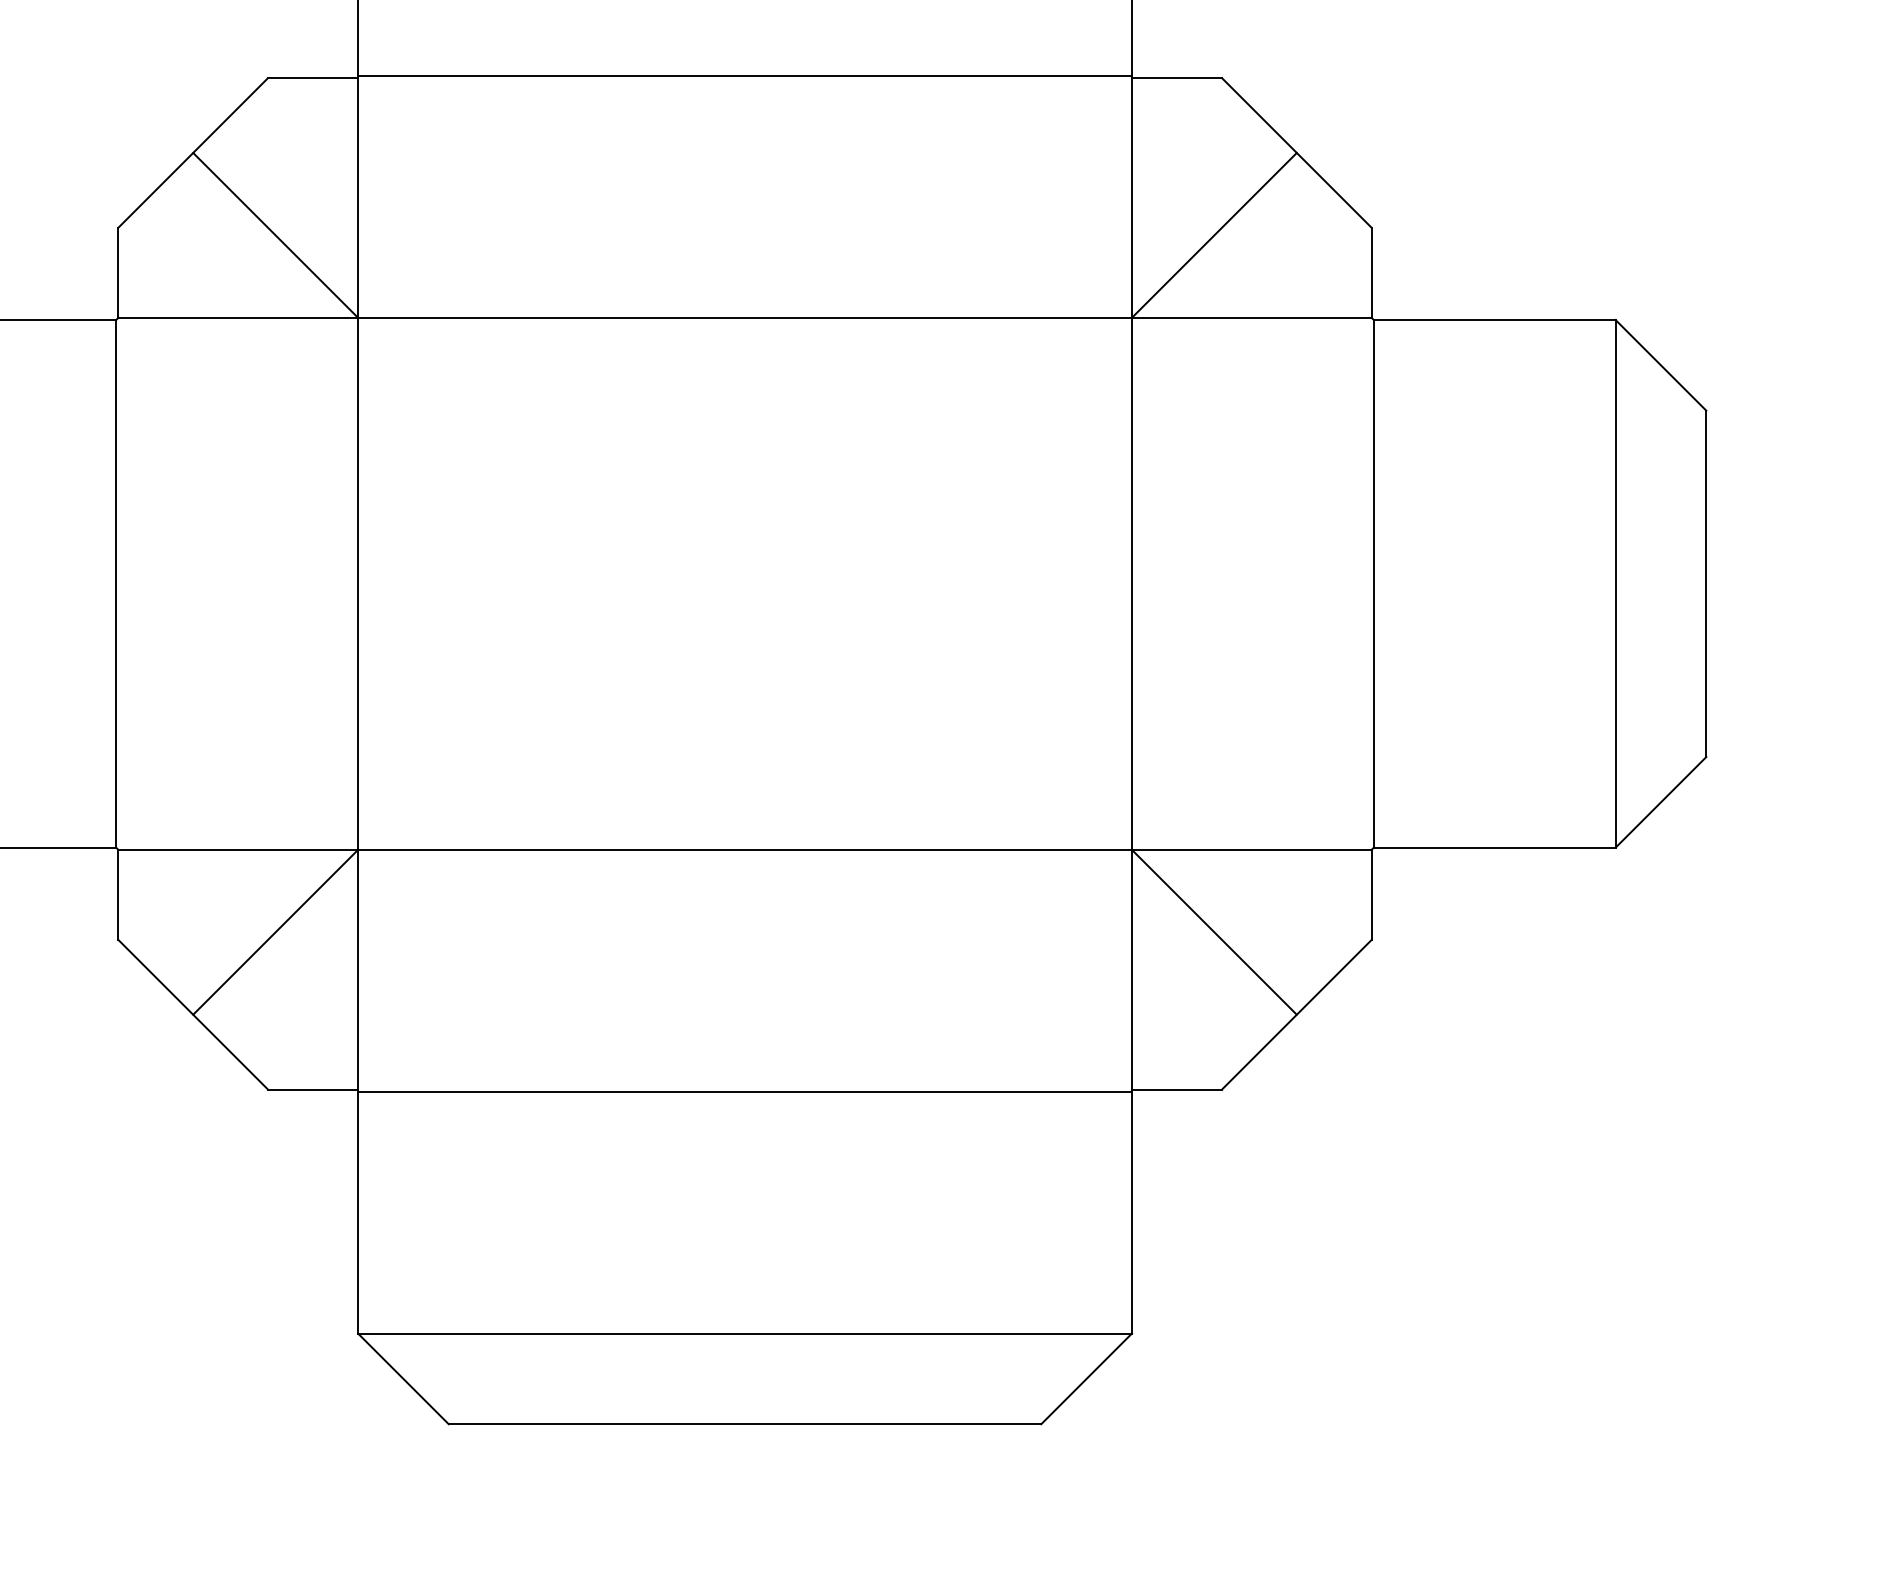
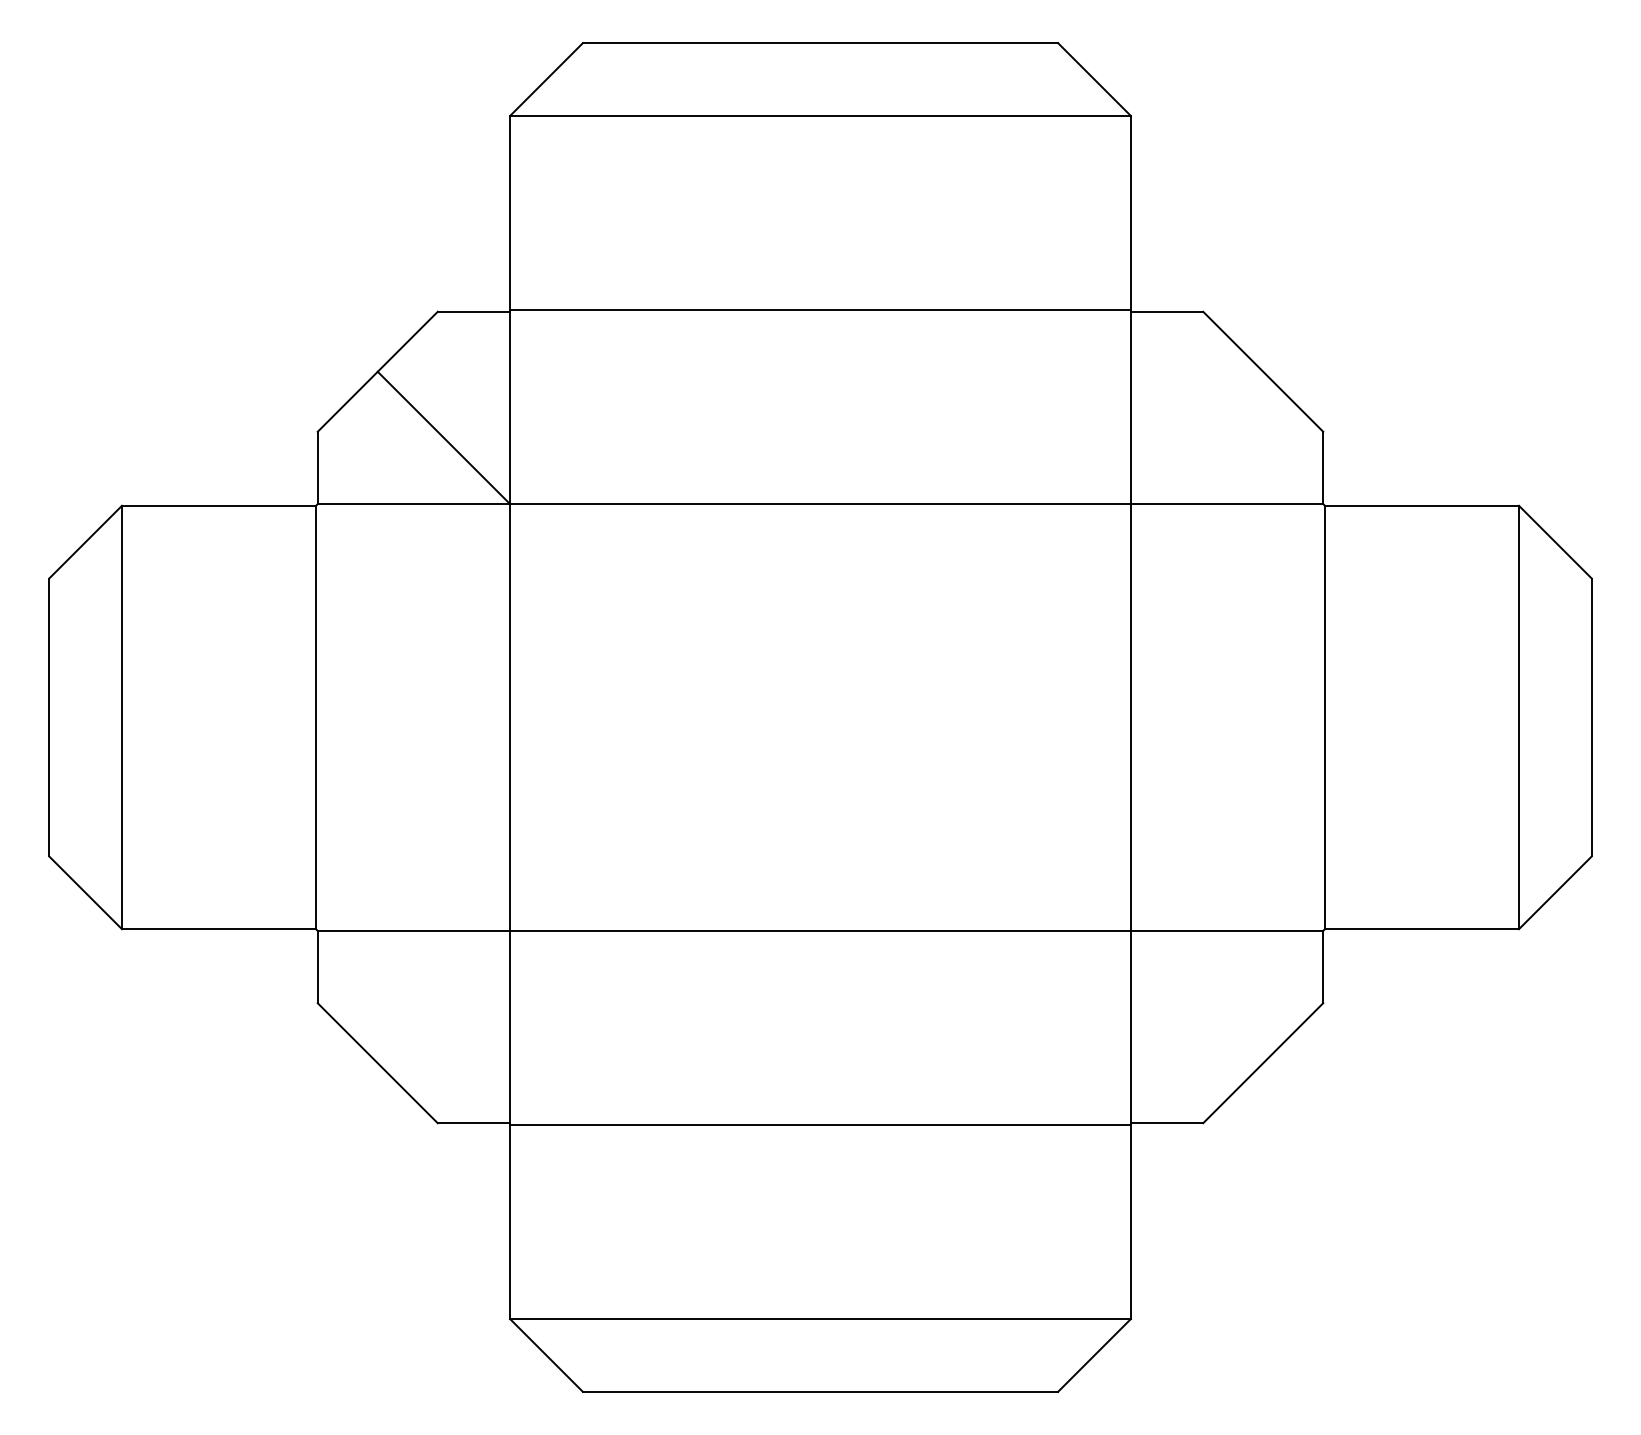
line: (1213, 234) -> (1196, 437), removed
line: (275, 931) -> (443, 996), removed
line: (1213, 931) -> (1196, 996), removed

